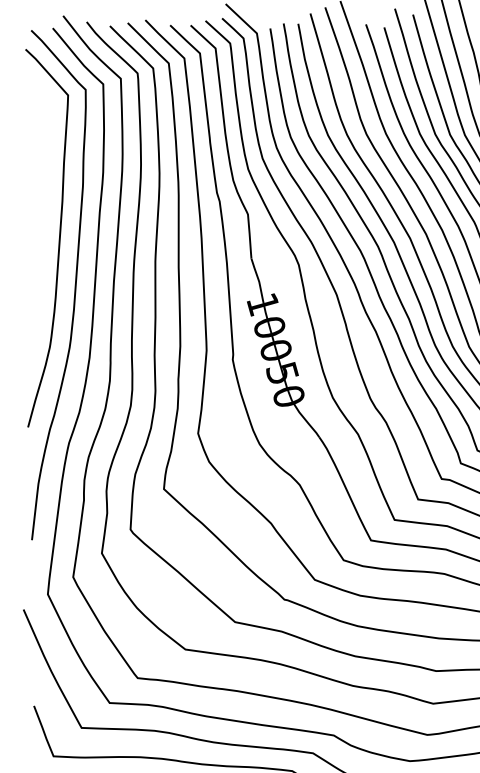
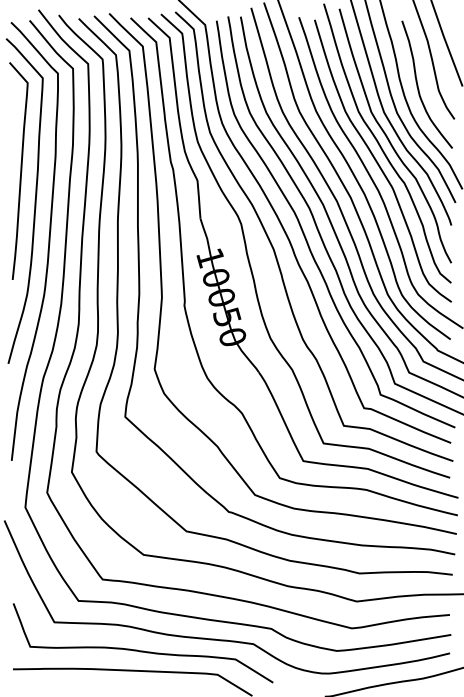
curve: (42, 202) -> (20, 170), added

